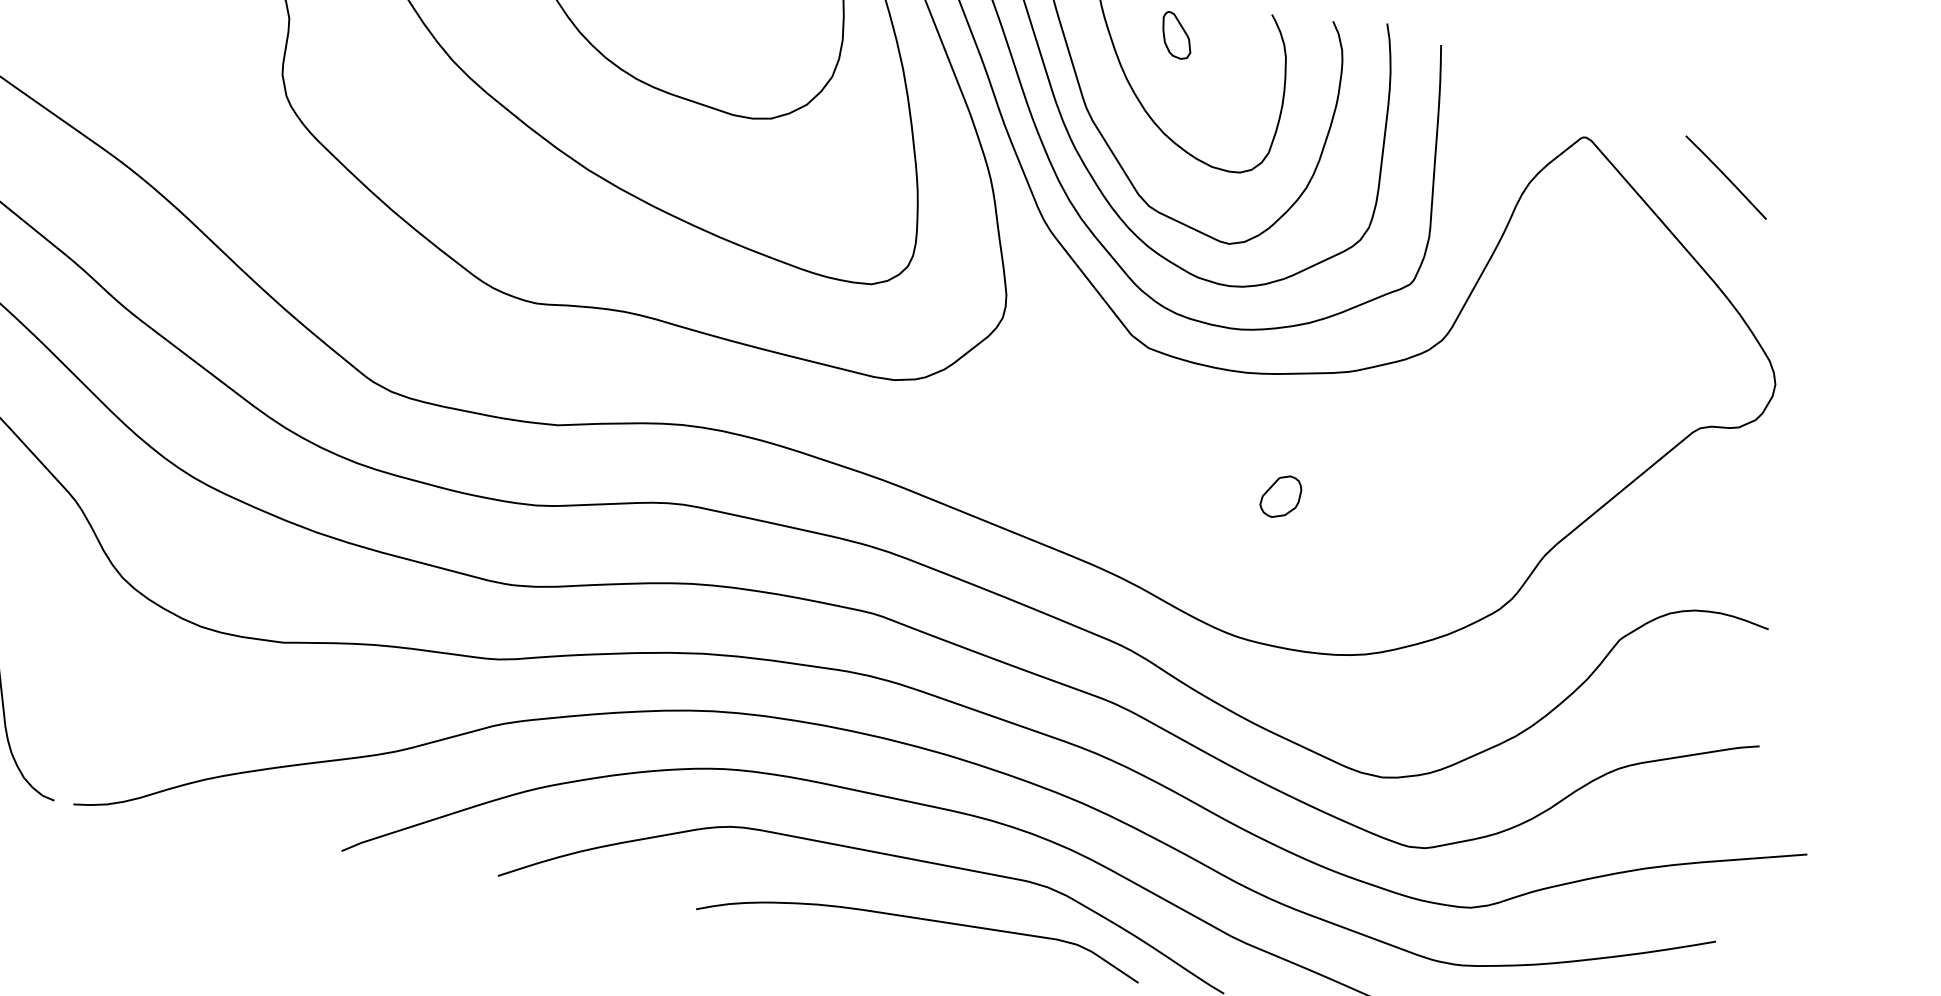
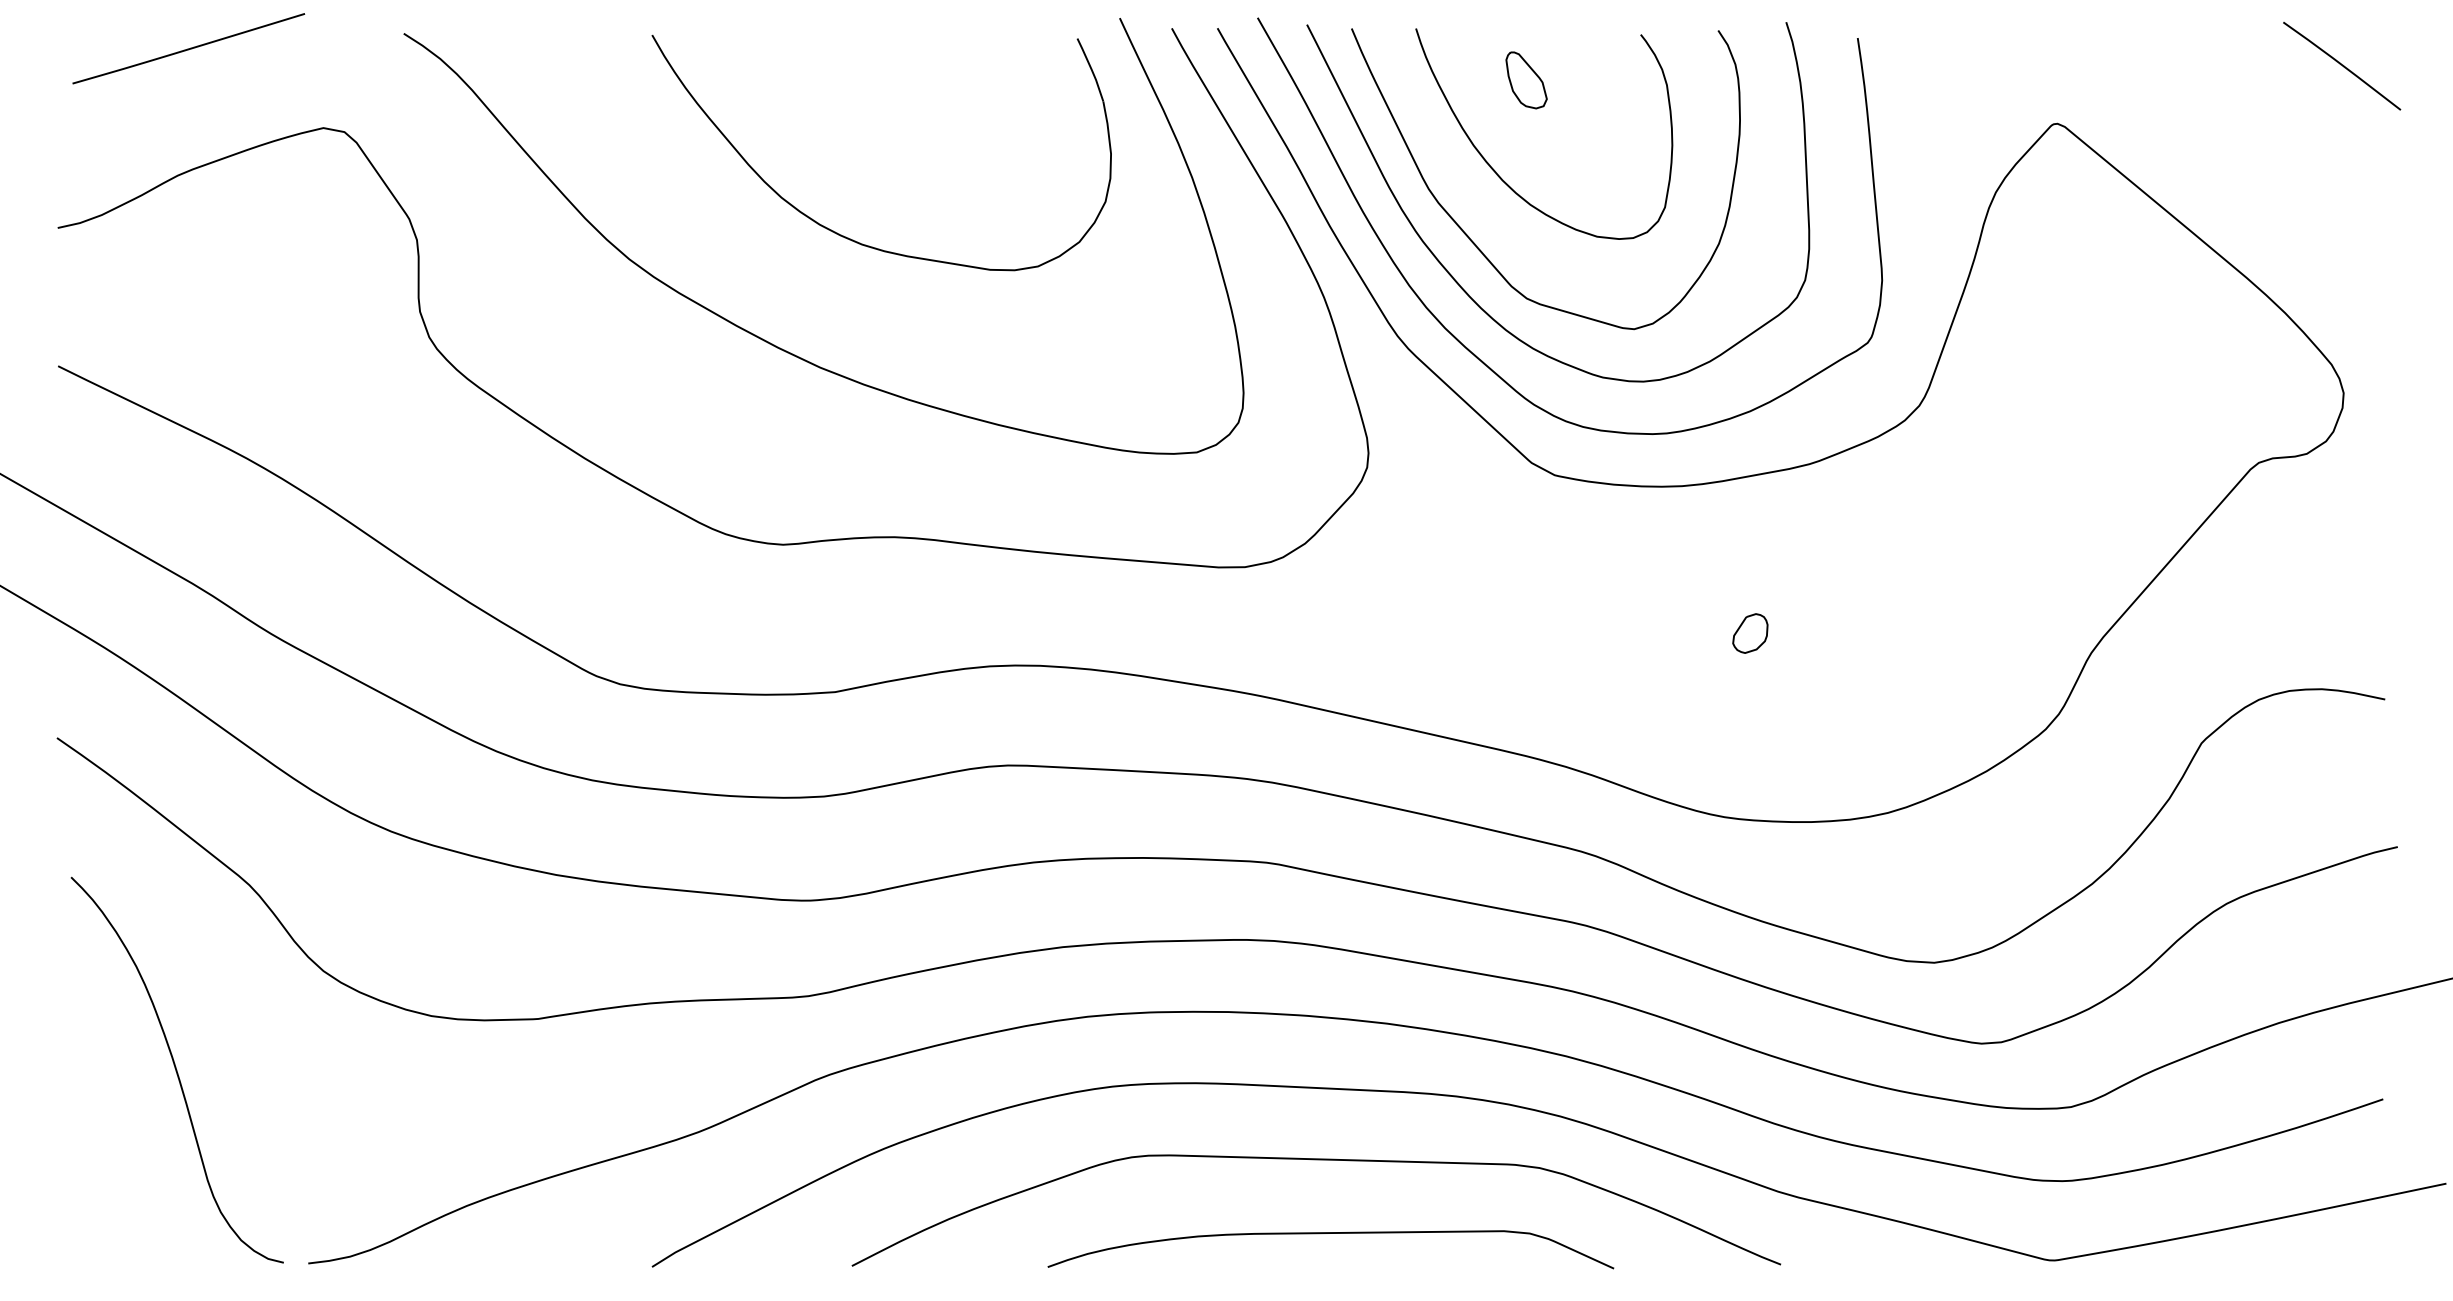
line: (1726, 177) -> (2342, 66), moved
part: (1281, 496) -> (1750, 633), size x0.71
curve: (921, 919) -> (1330, 1233), moved

